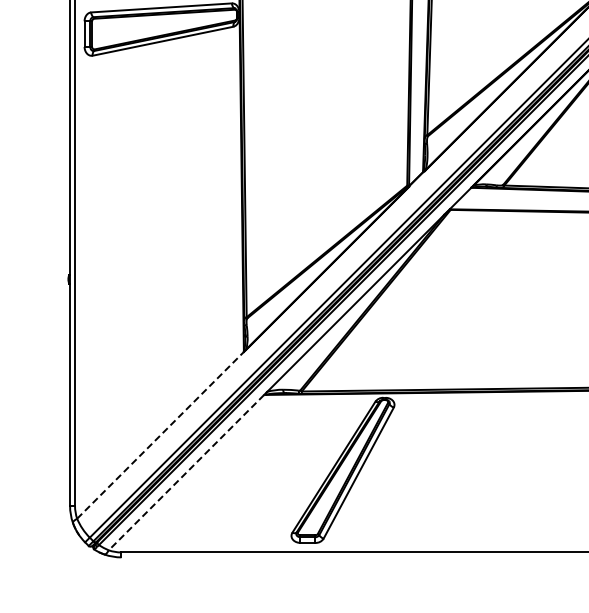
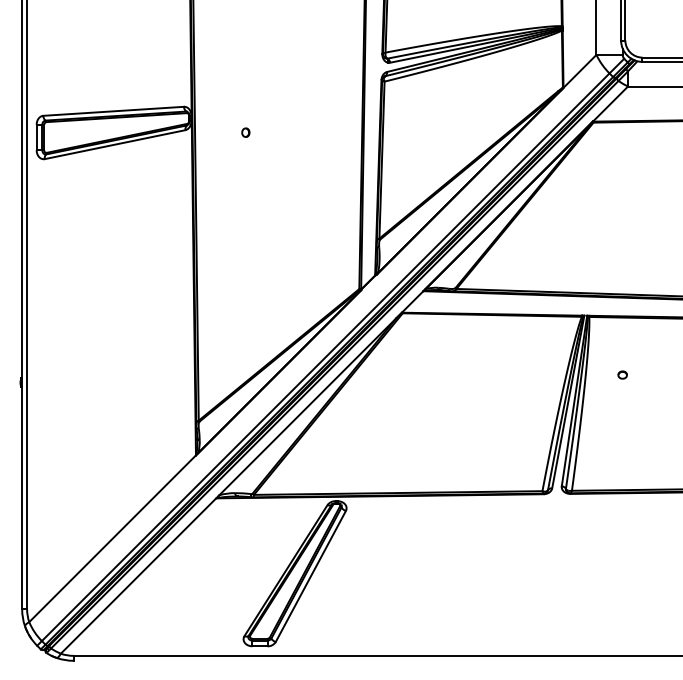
part: (293, 29) -> (245, 132), added
line: (160, 435) -> (112, 538), dashed -> solid
line: (186, 473) -> (138, 576), dashed -> solid

